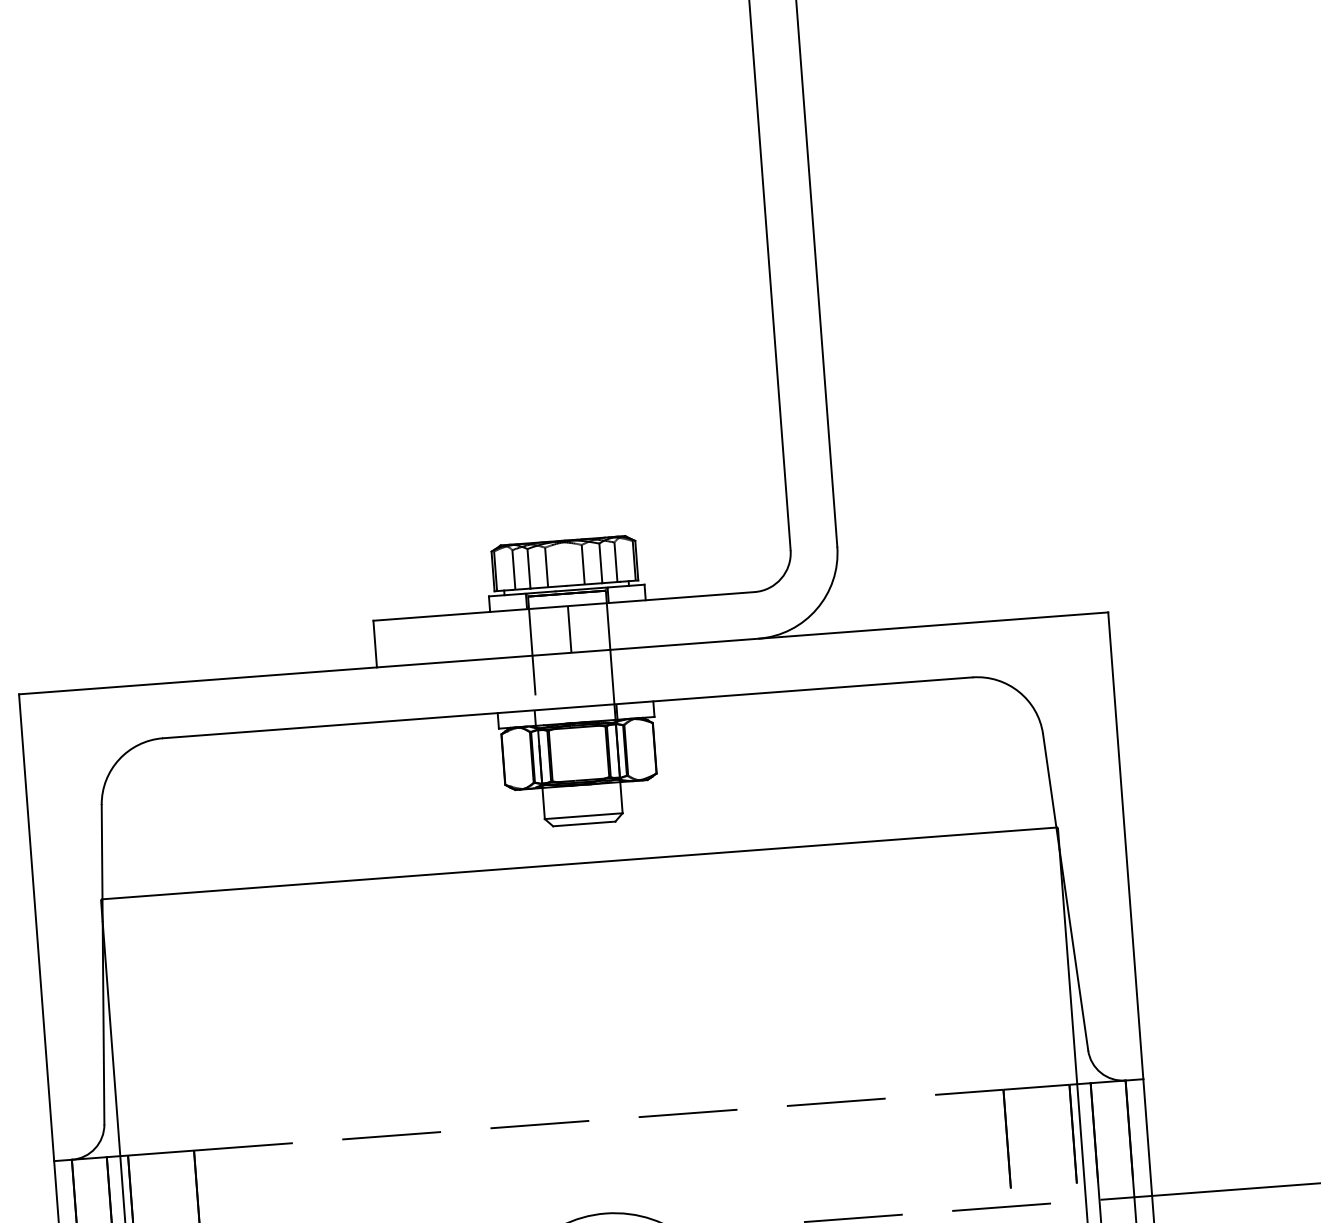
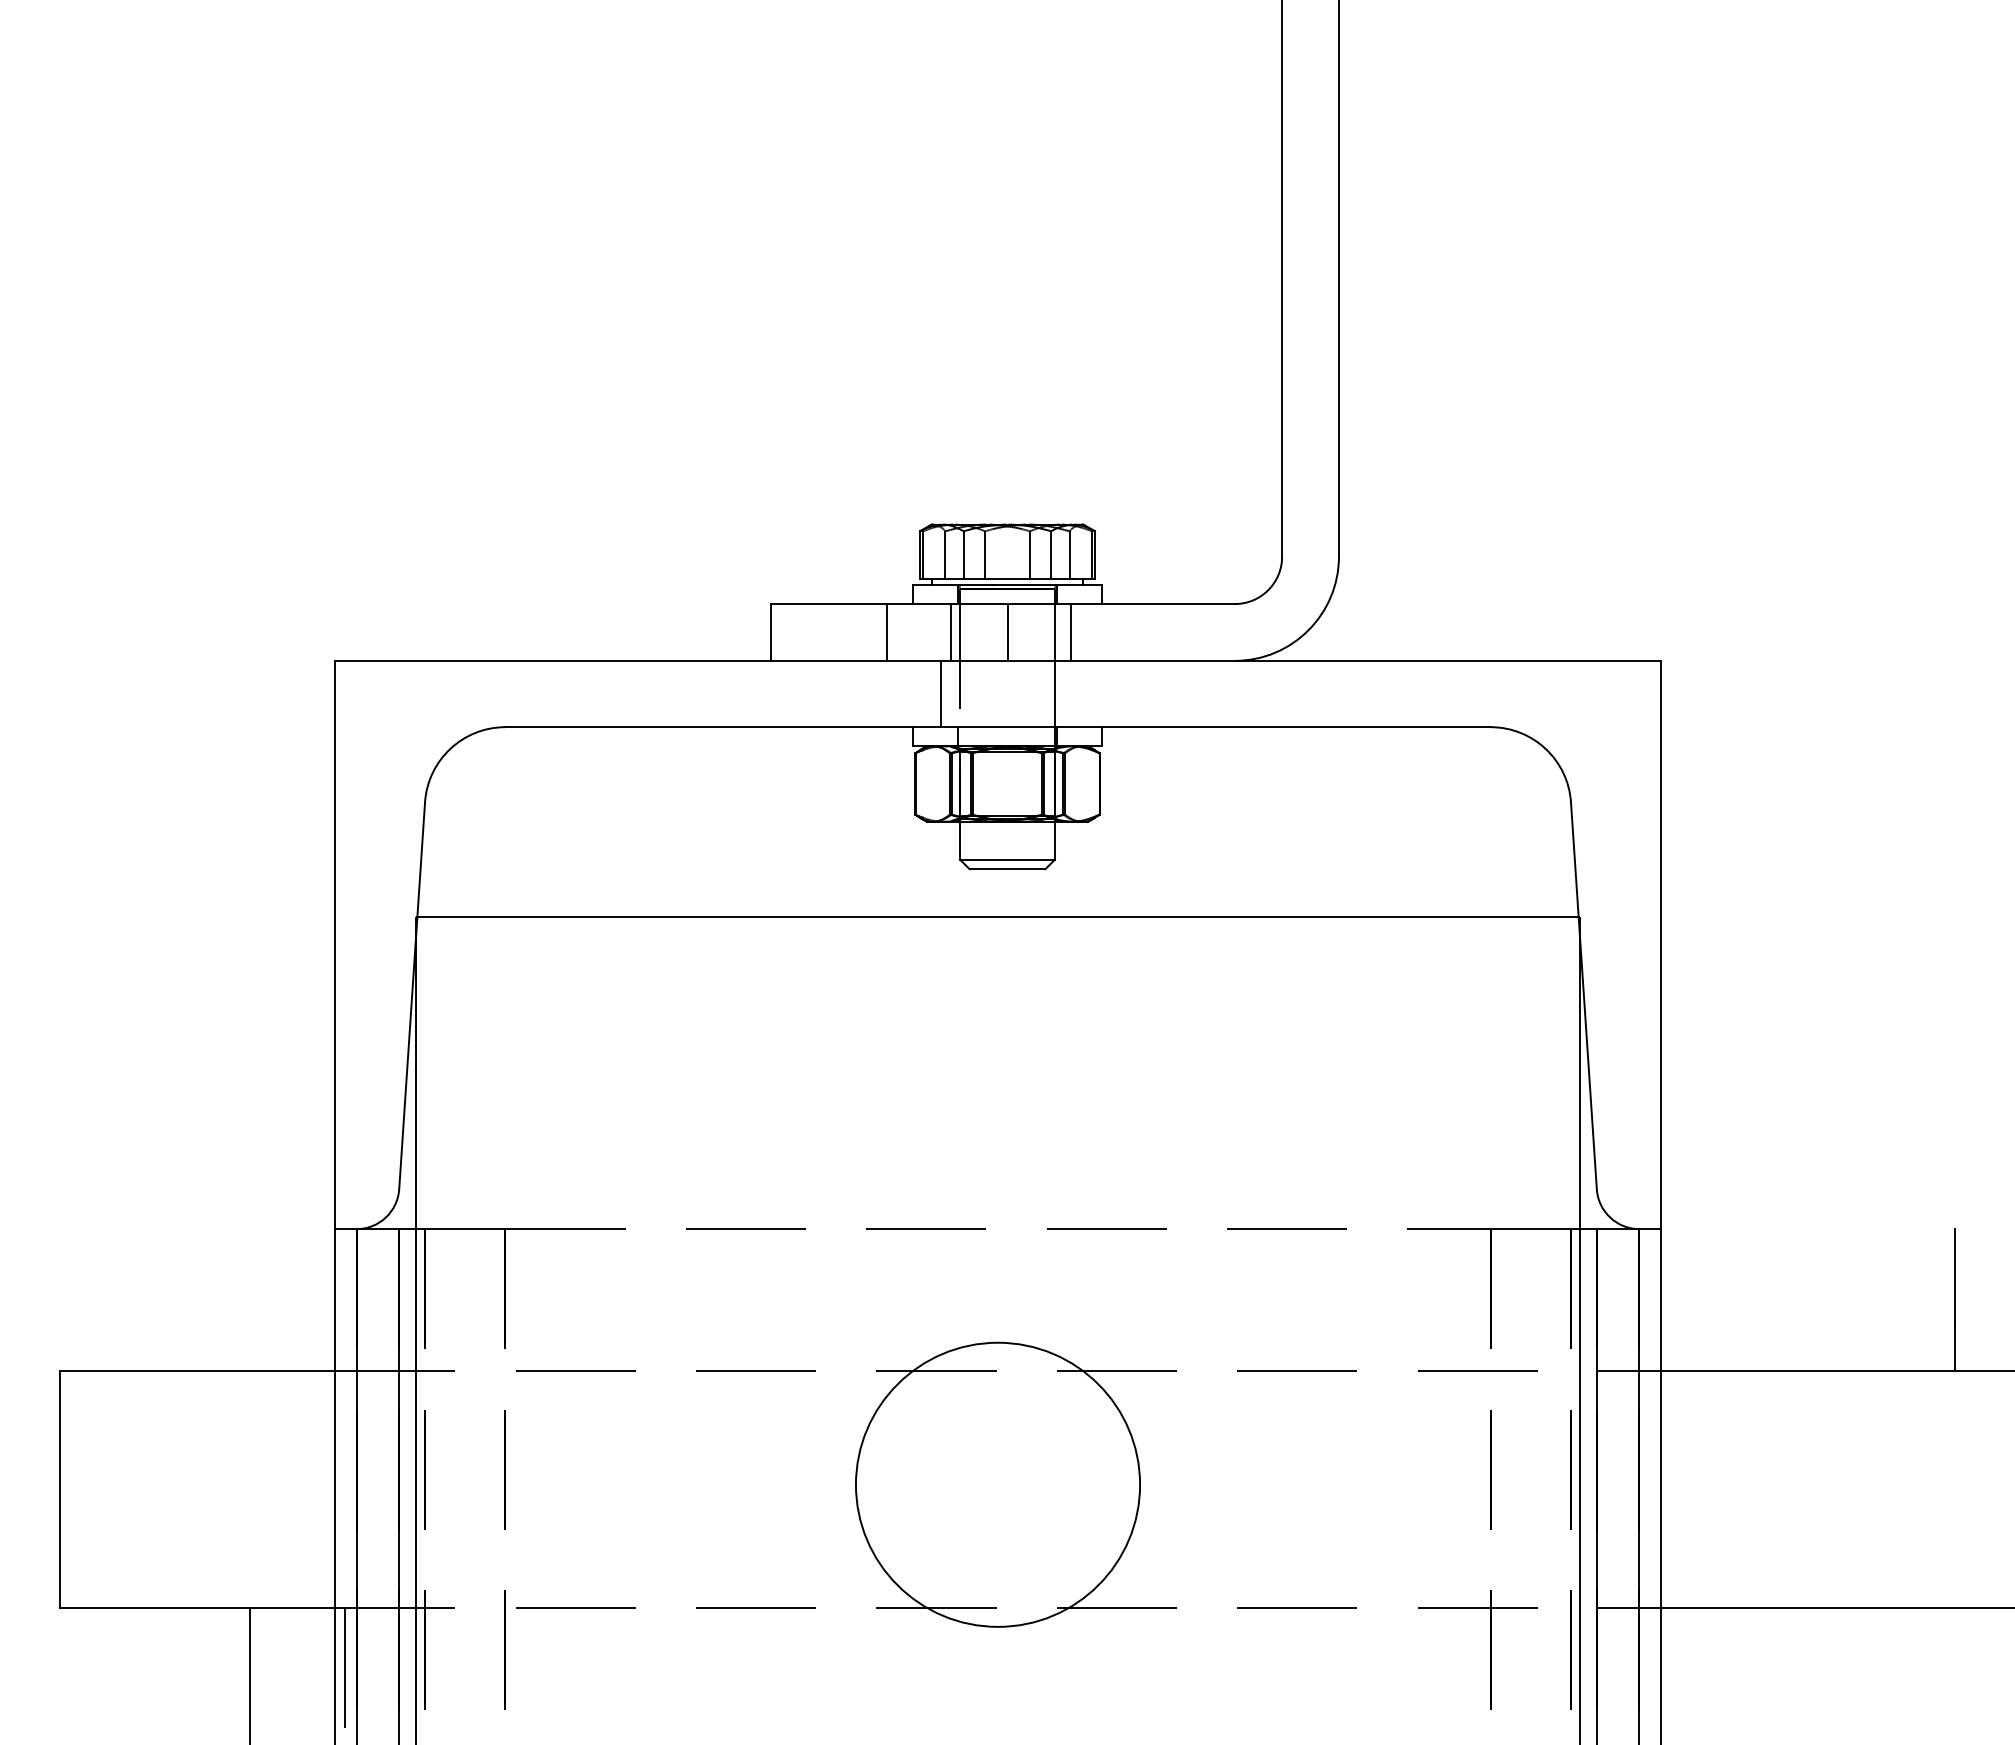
line: (622, 625) -> (1071, 632), added
line: (522, 633) -> (950, 632), added
line: (470, 636) -> (886, 632), added
line: (519, 683) -> (941, 693), added

